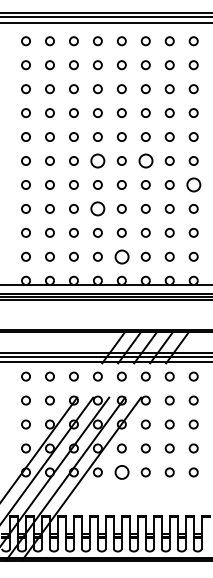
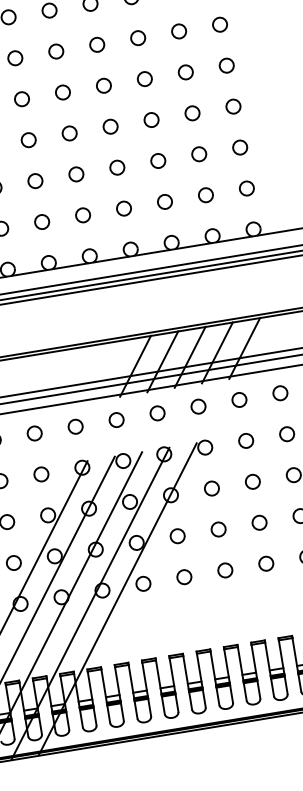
circle: (97, 160) -> (55, 50), size x0.62
circle: (145, 160) -> (137, 37), size x0.62
circle: (193, 184) -> (226, 64), size x0.62
circle: (97, 208) -> (68, 132), size x0.62
circle: (121, 256) -> (123, 208), size x0.62
circle: (121, 472) -> (183, 577), size x0.62

